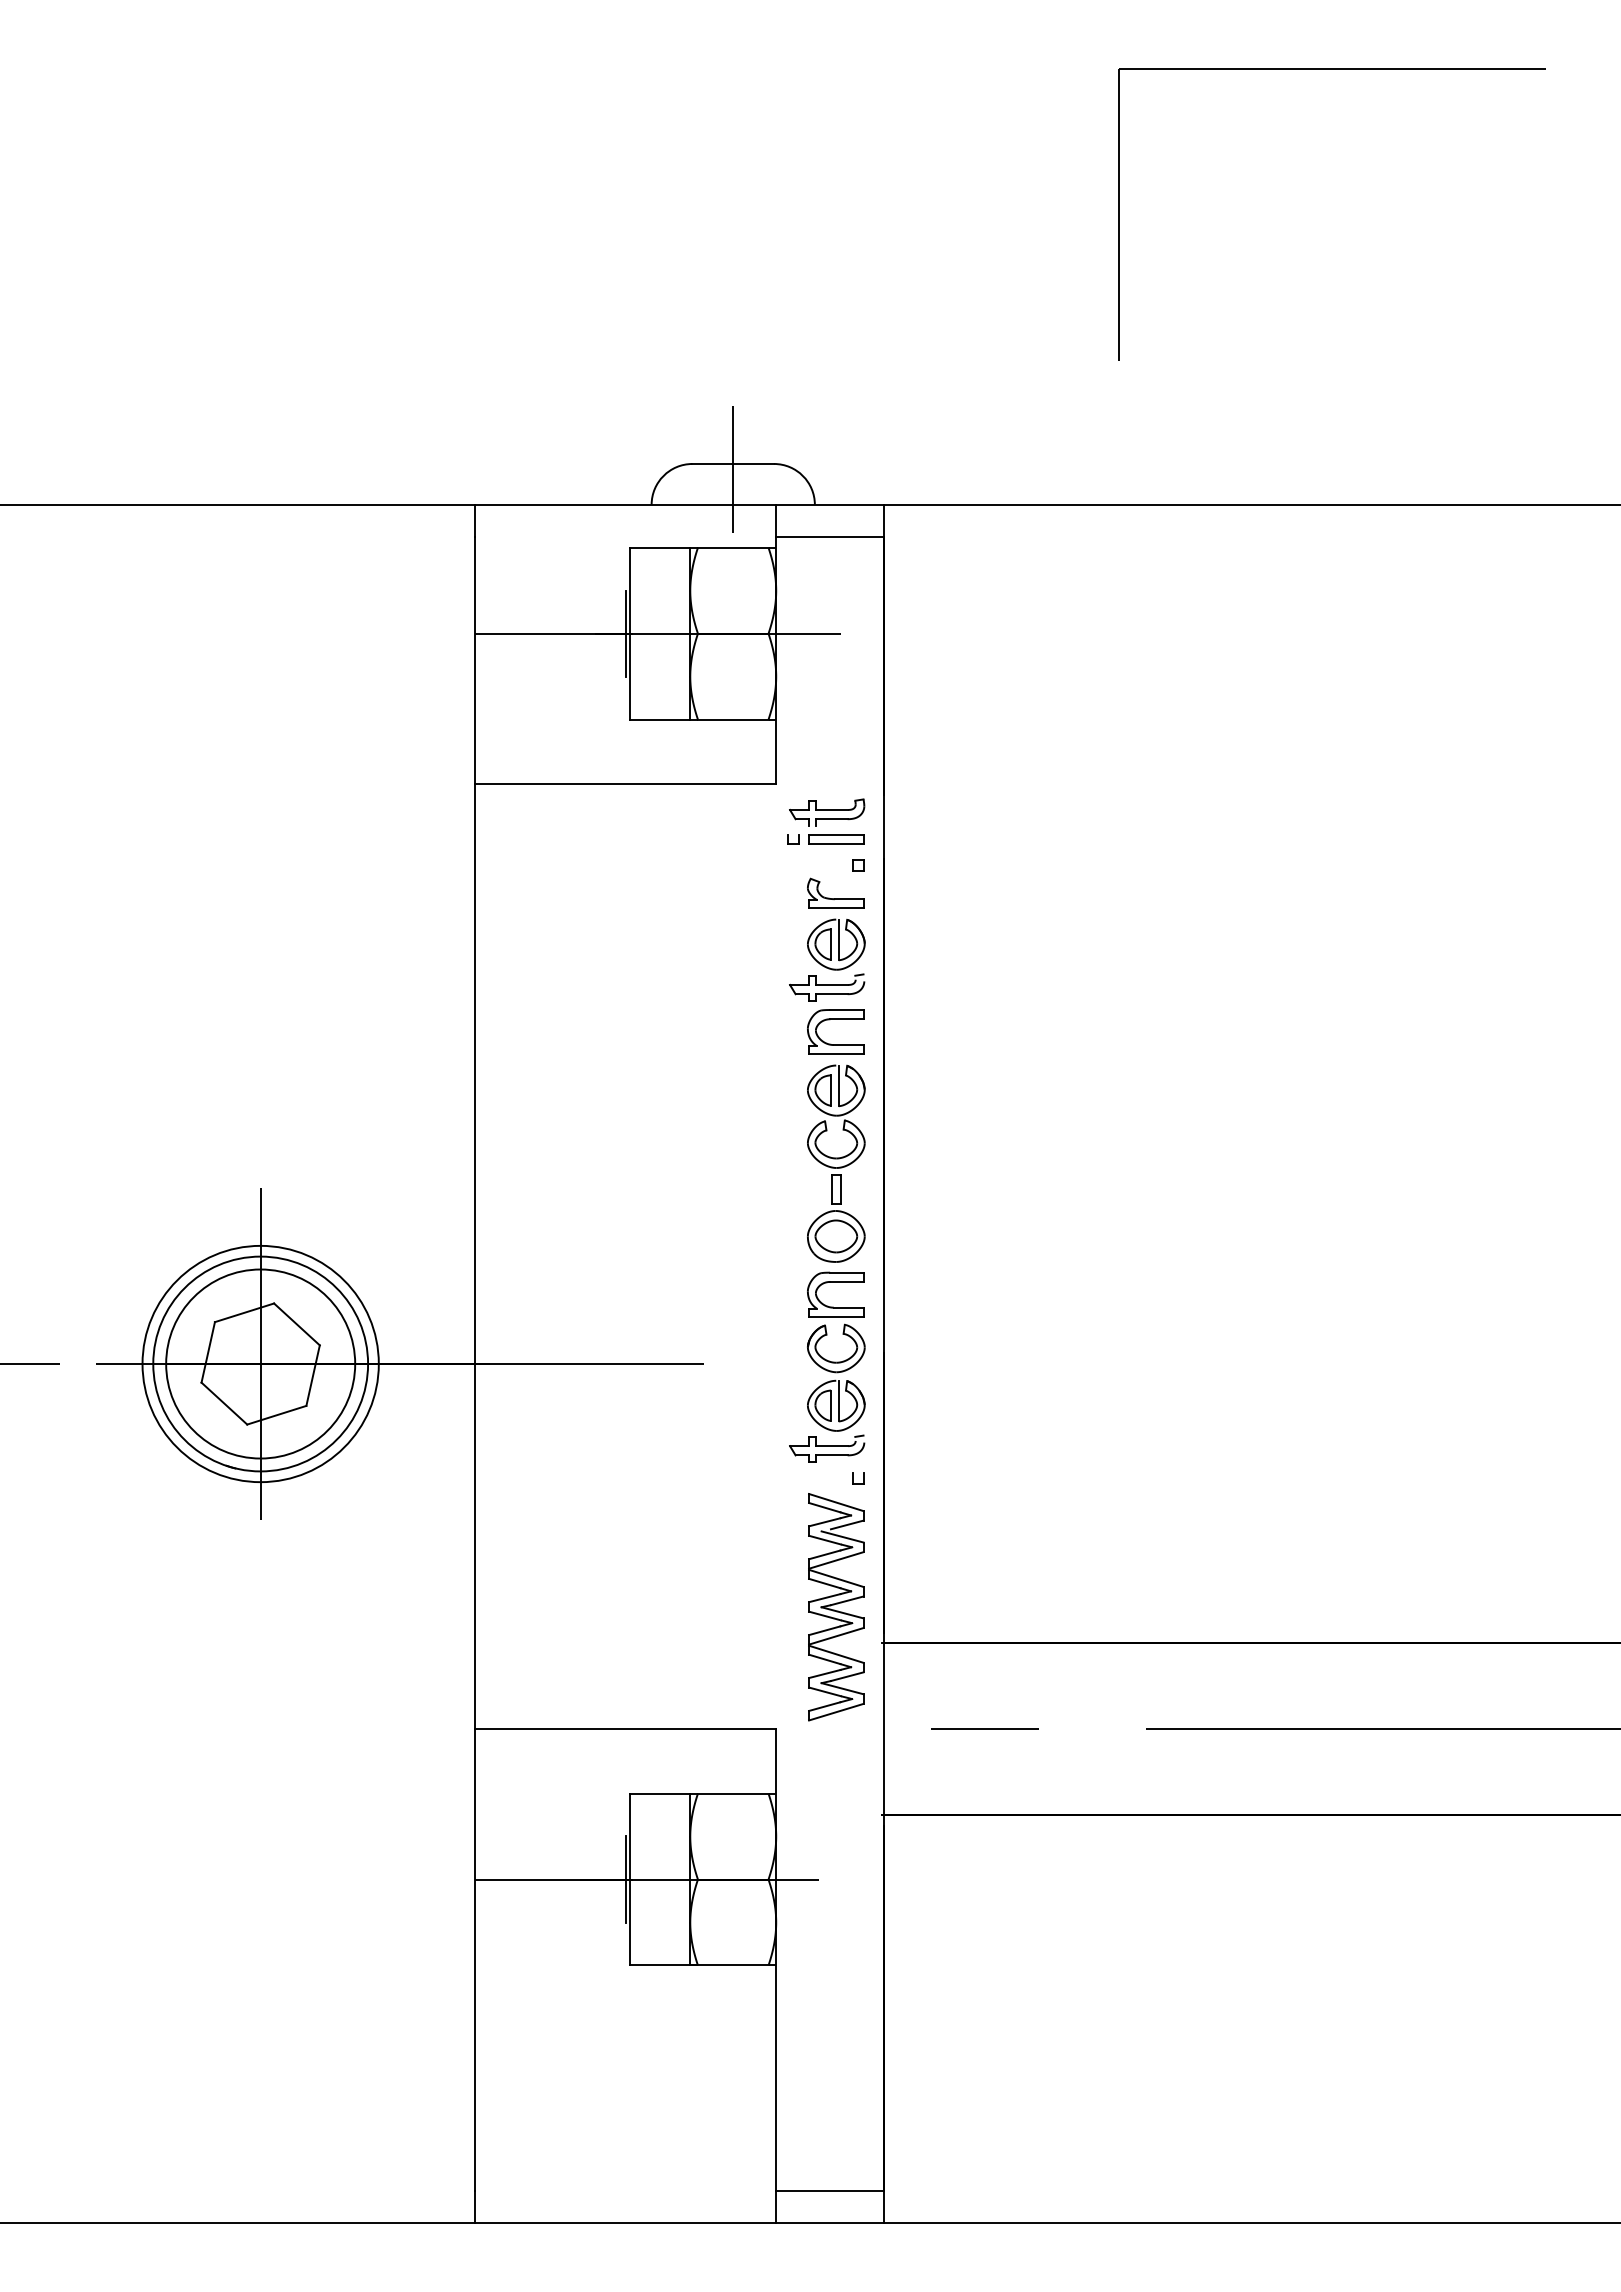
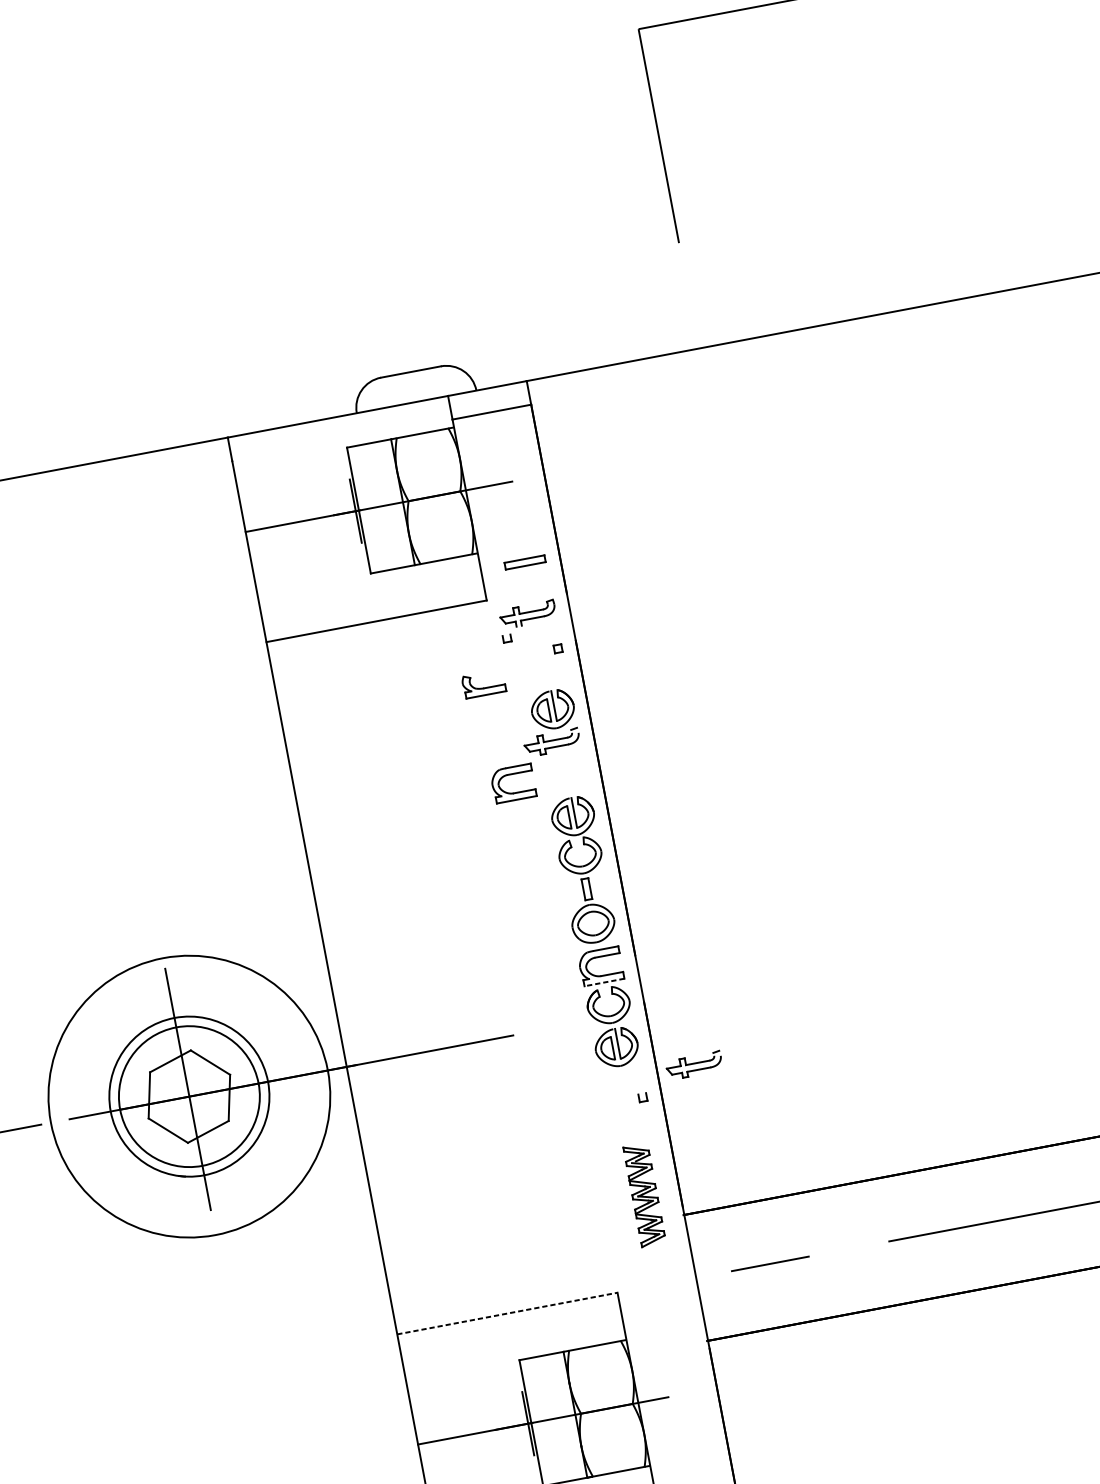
line: (733, 469) -> (411, 376), removed
part: (836, 839) -> (525, 562), moved
part: (835, 892) -> (483, 683), moved
part: (835, 1019) -> (511, 774), moved
line: (835, 1316) -> (603, 982), solid -> dashed
circle: (260, 1363) -> (189, 1096), size x1.6
part: (827, 1448) -> (694, 1065), moved
part: (836, 1607) -> (644, 1195), size x0.6
line: (626, 1729) -> (507, 1313), solid -> dashed

